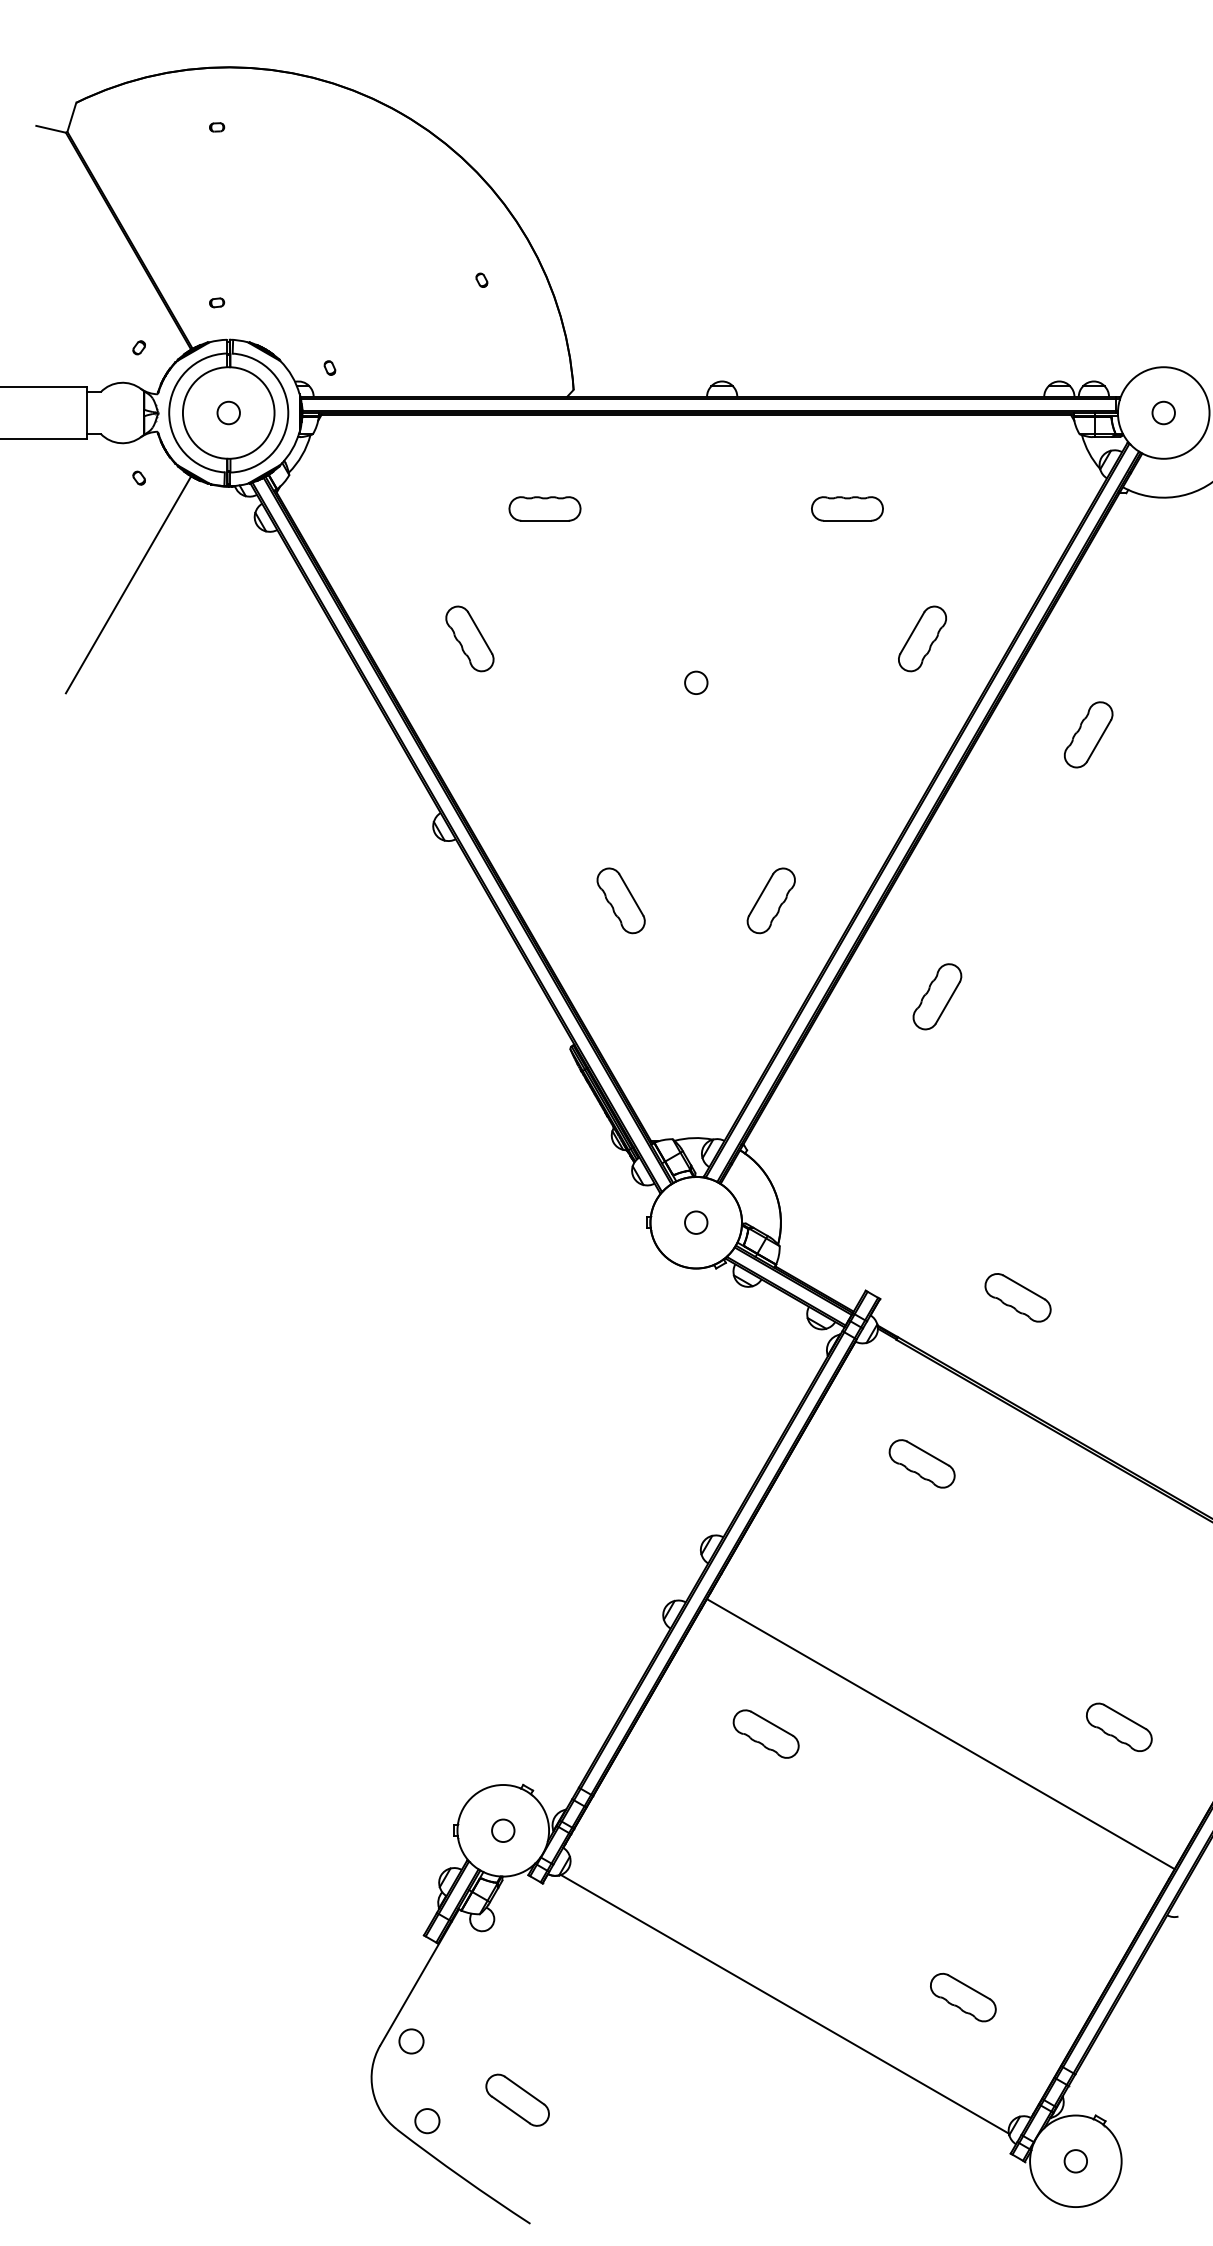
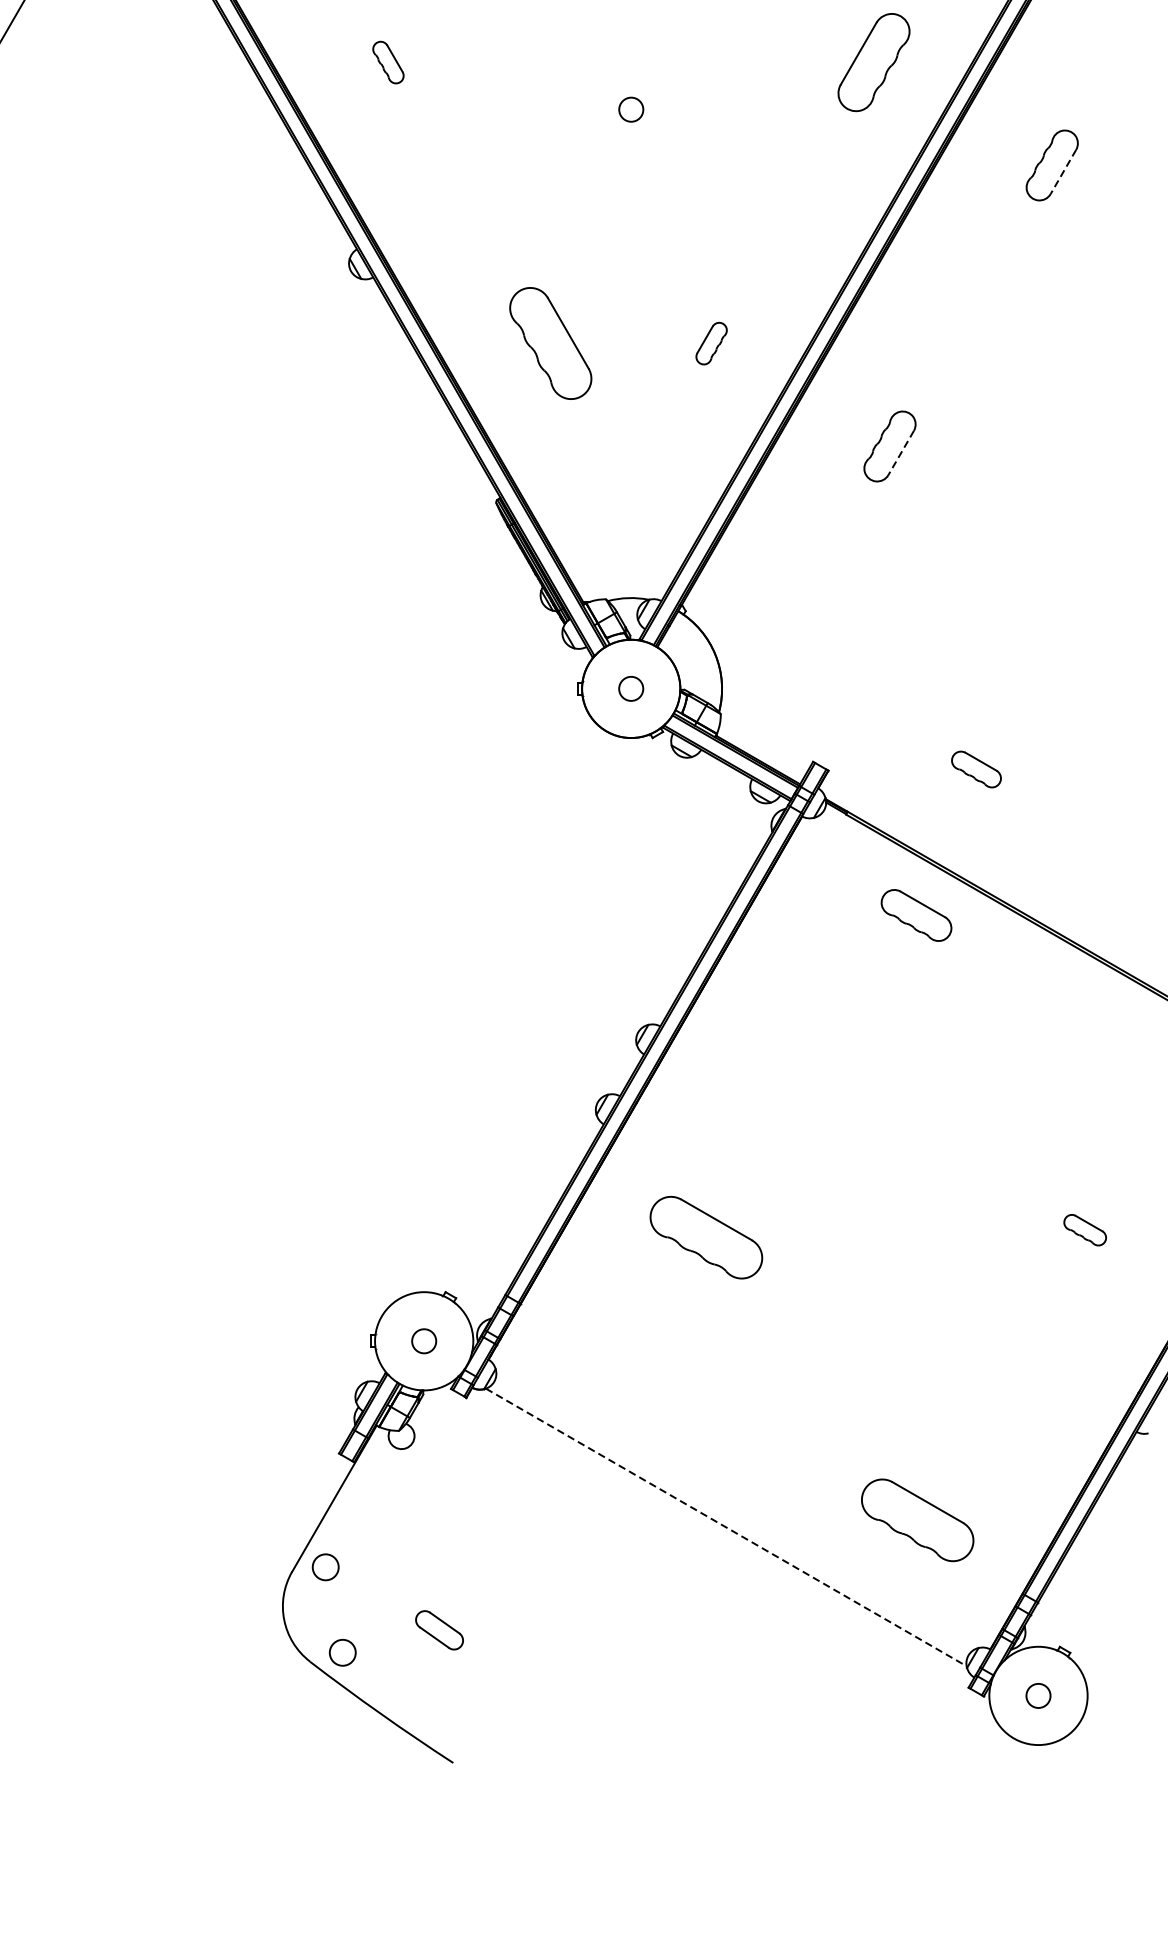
part: (469, 638) -> (387, 62), size x0.6
part: (922, 638) -> (873, 62), size x1.4
line: (1099, 740) -> (1063, 171), solid -> dashed
part: (620, 900) -> (549, 343), size x1.6
part: (770, 900) -> (710, 343), size x0.6
line: (947, 1002) -> (900, 452), solid -> dashed
part: (1017, 1297) -> (975, 769), size x0.7
part: (921, 1463) -> (915, 915), moved
part: (1119, 1726) -> (1085, 1229), size x0.6
part: (765, 1733) -> (705, 1236), size x1.6
line: (940, 1734) -> (893, 1237), removed
part: (963, 1997) -> (917, 1520), size x1.6
line: (784, 2004) -> (725, 1527), solid -> dashed
part: (517, 2099) -> (439, 1629), size x0.7

